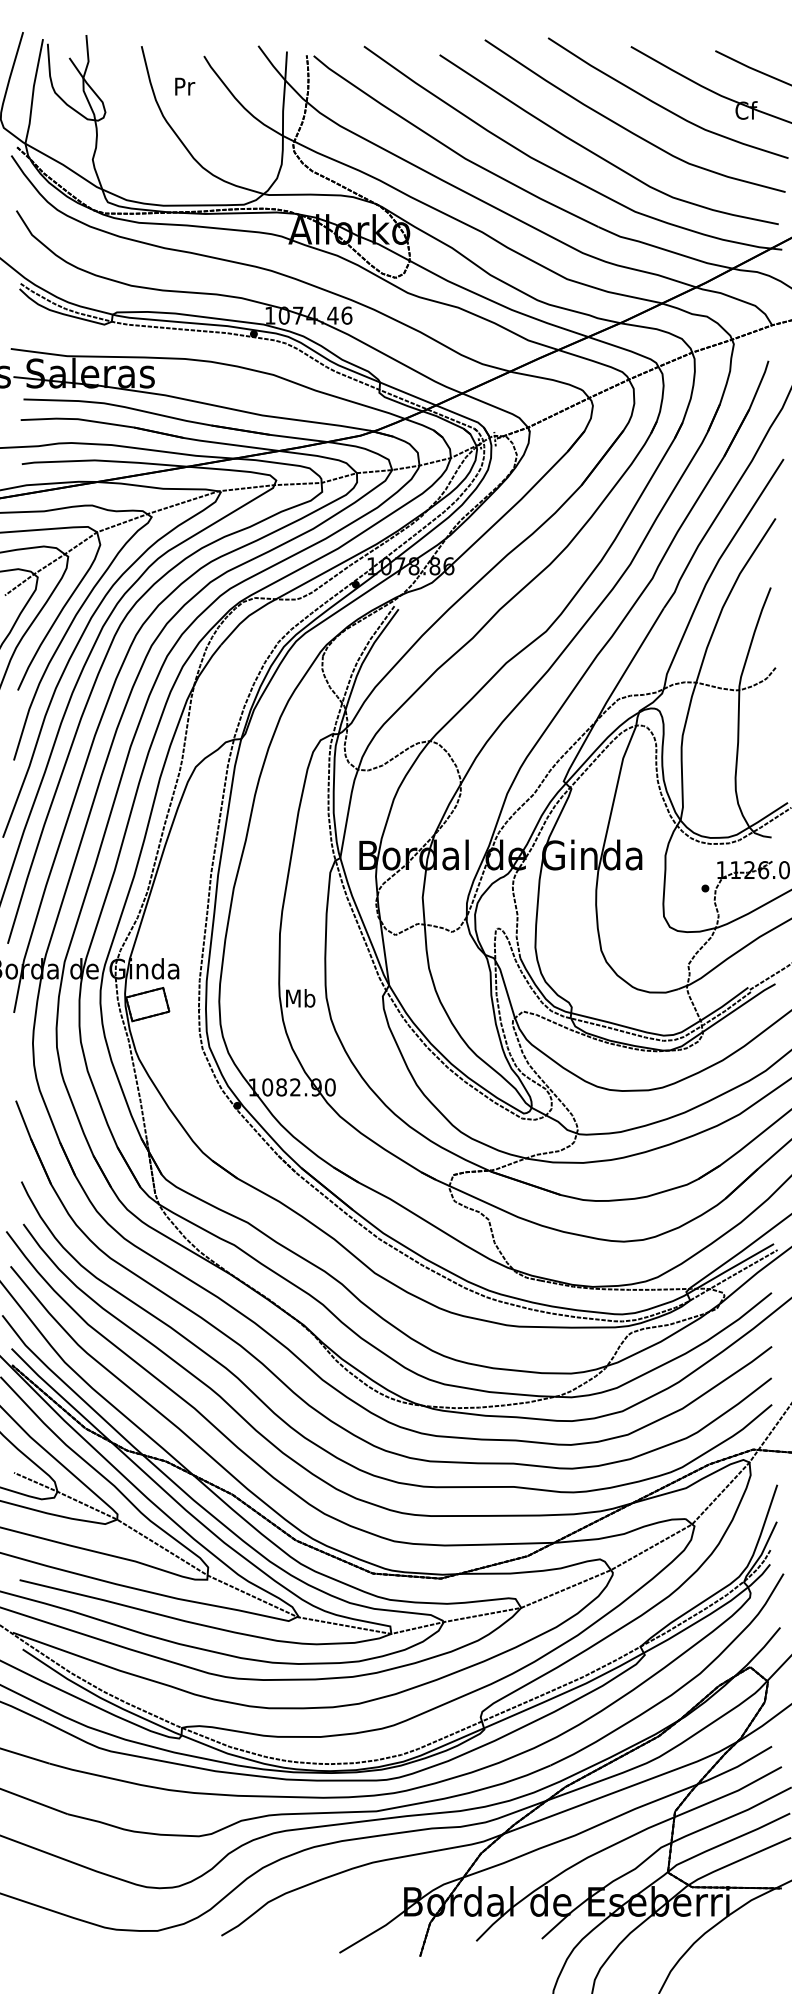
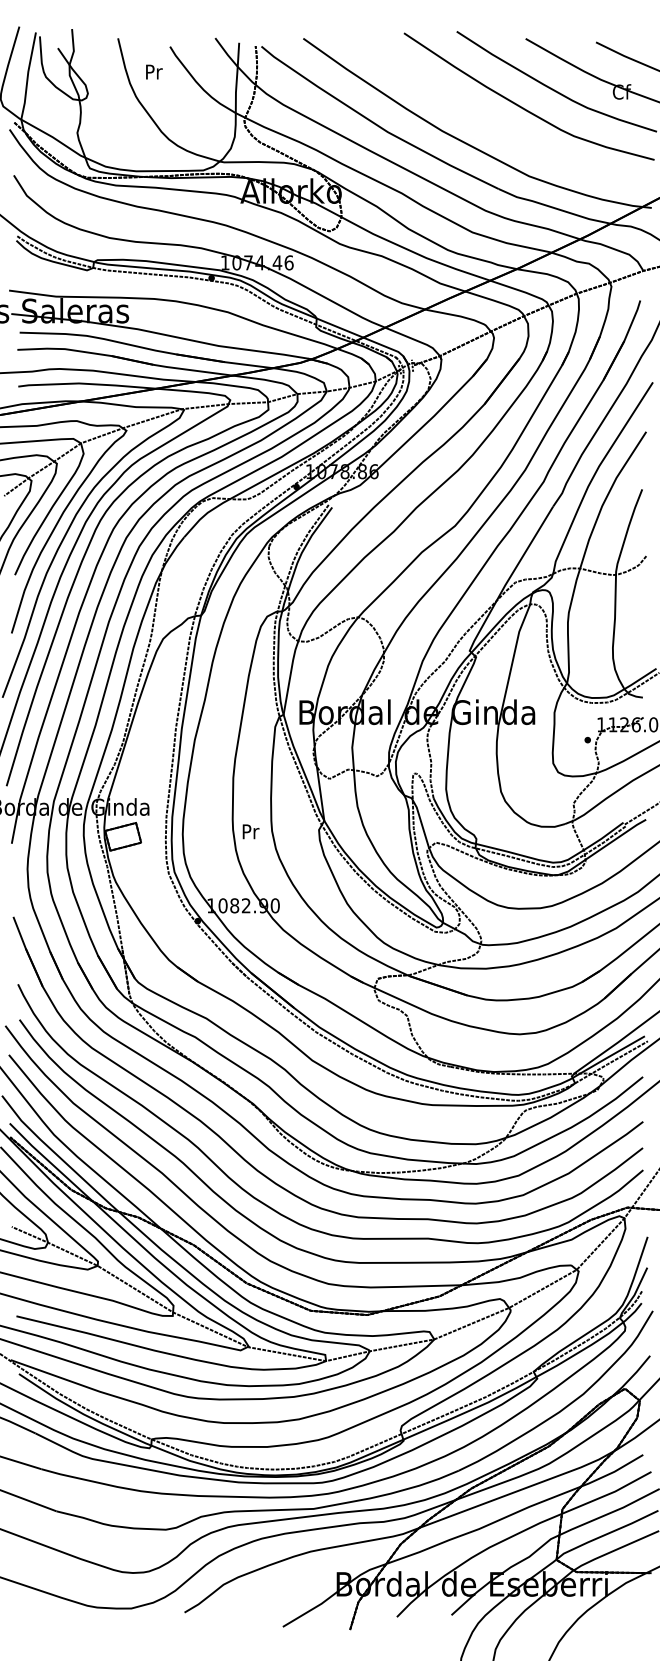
curve: (599, 155) -> (499, 129), removed
text: (300, 998) -> (250, 831), Mb -> Pr

